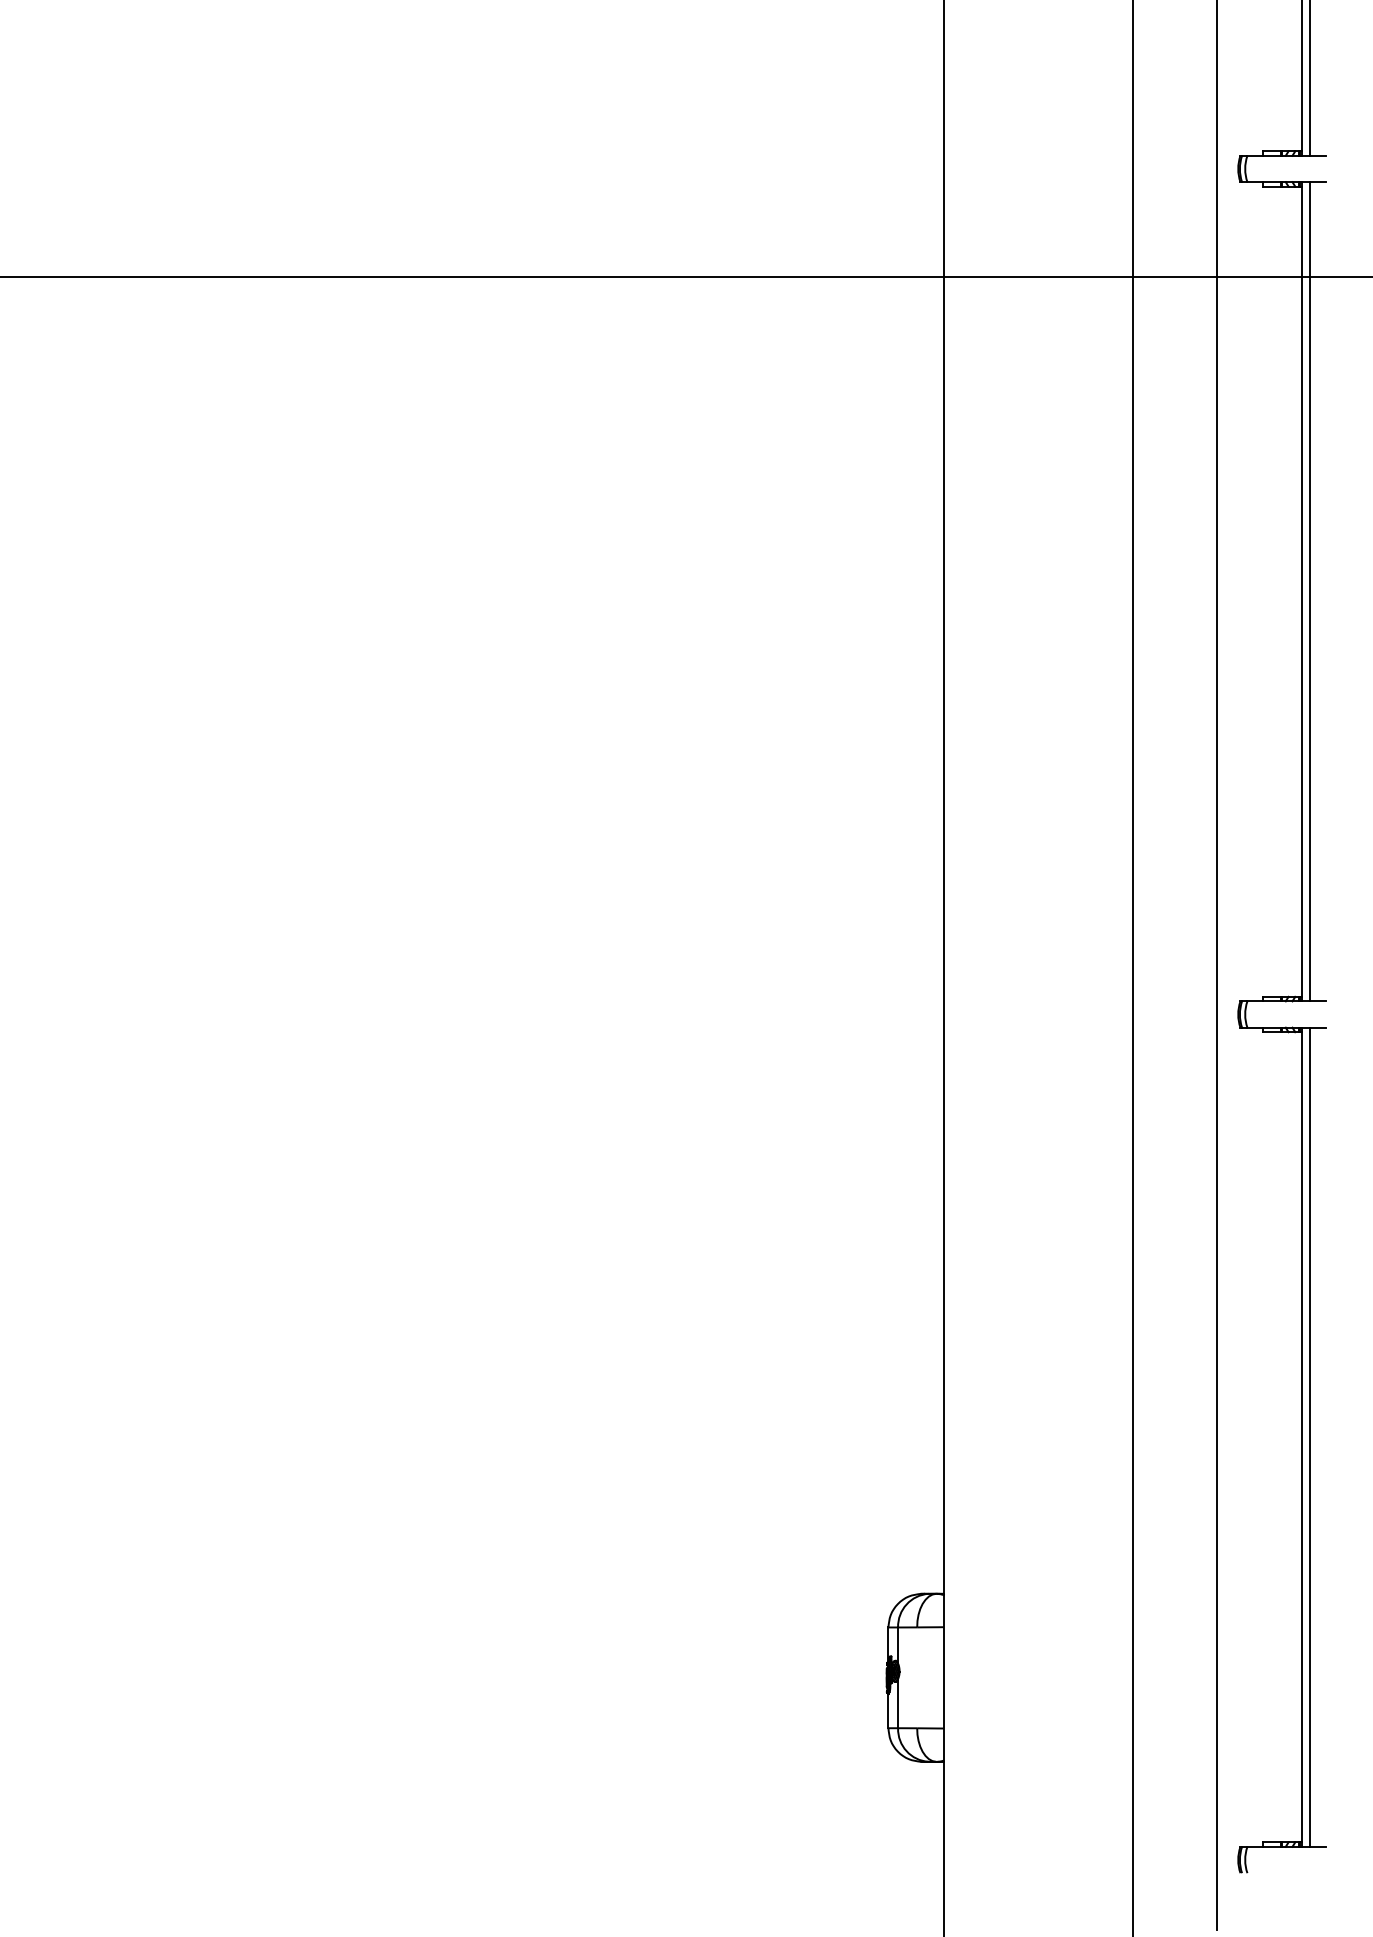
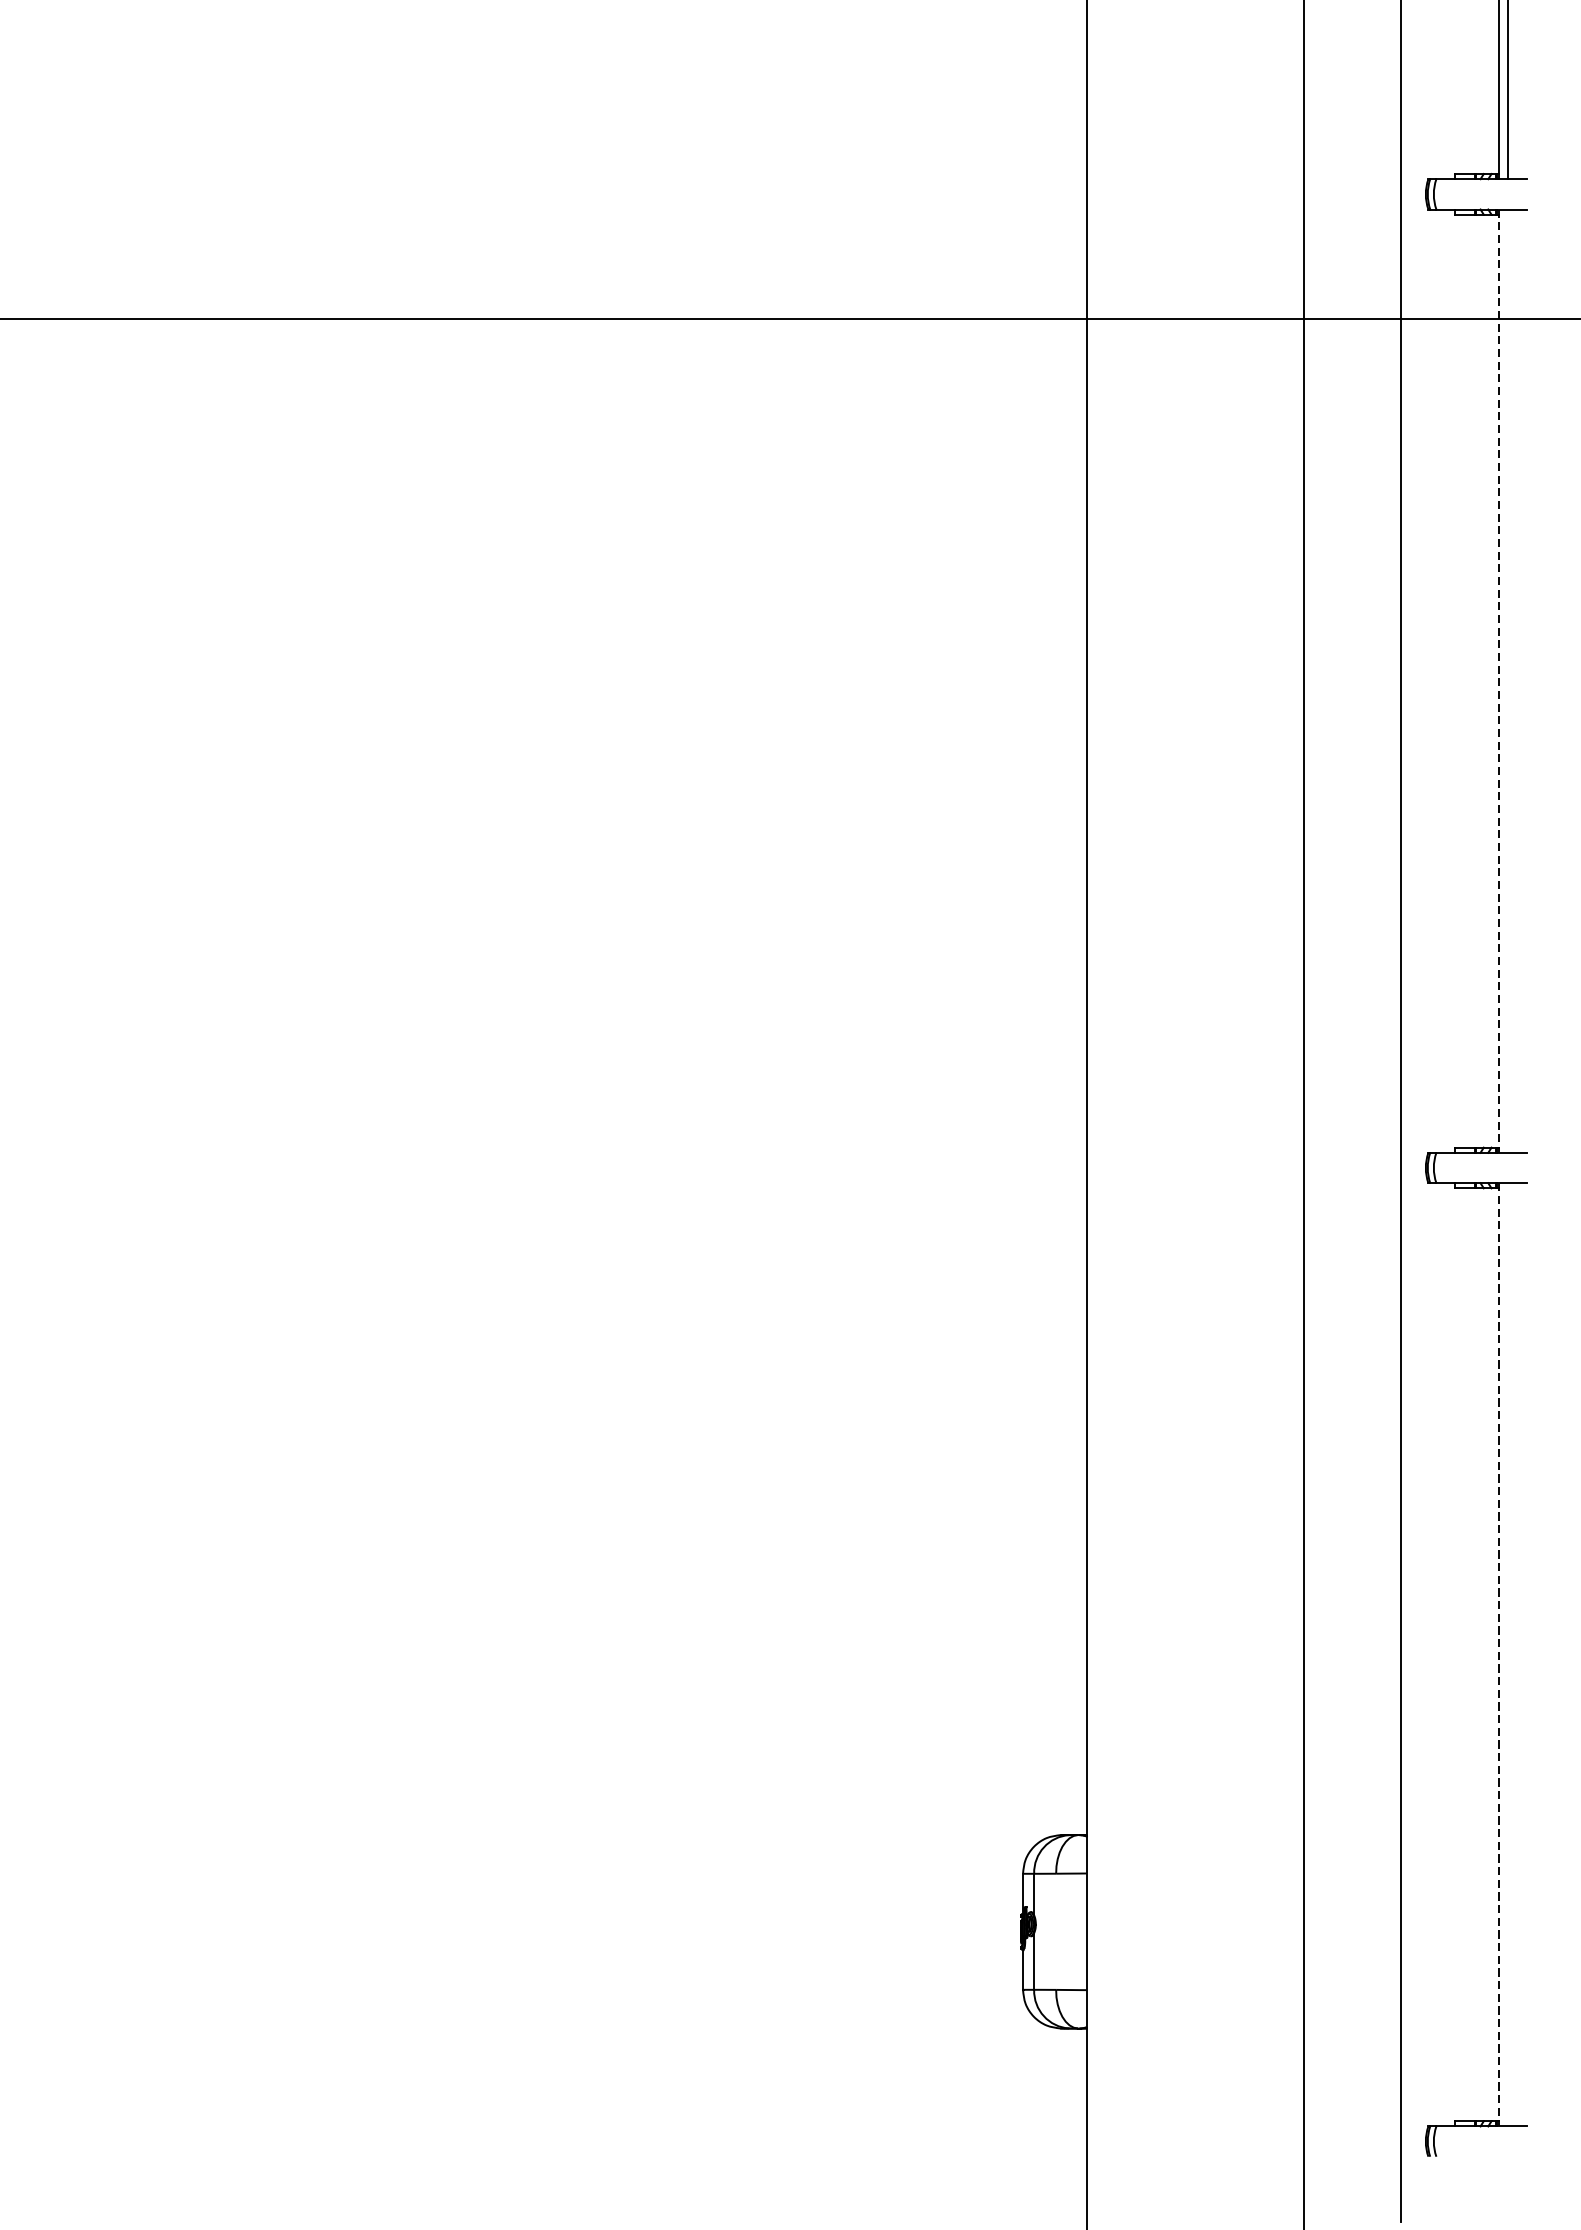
line: (1301, 591) -> (1498, 680), solid -> dashed
line: (1309, 591) -> (1507, 680), removed
line: (1309, 1436) -> (1507, 1653), removed
line: (1301, 1437) -> (1498, 1655), solid -> dashed

